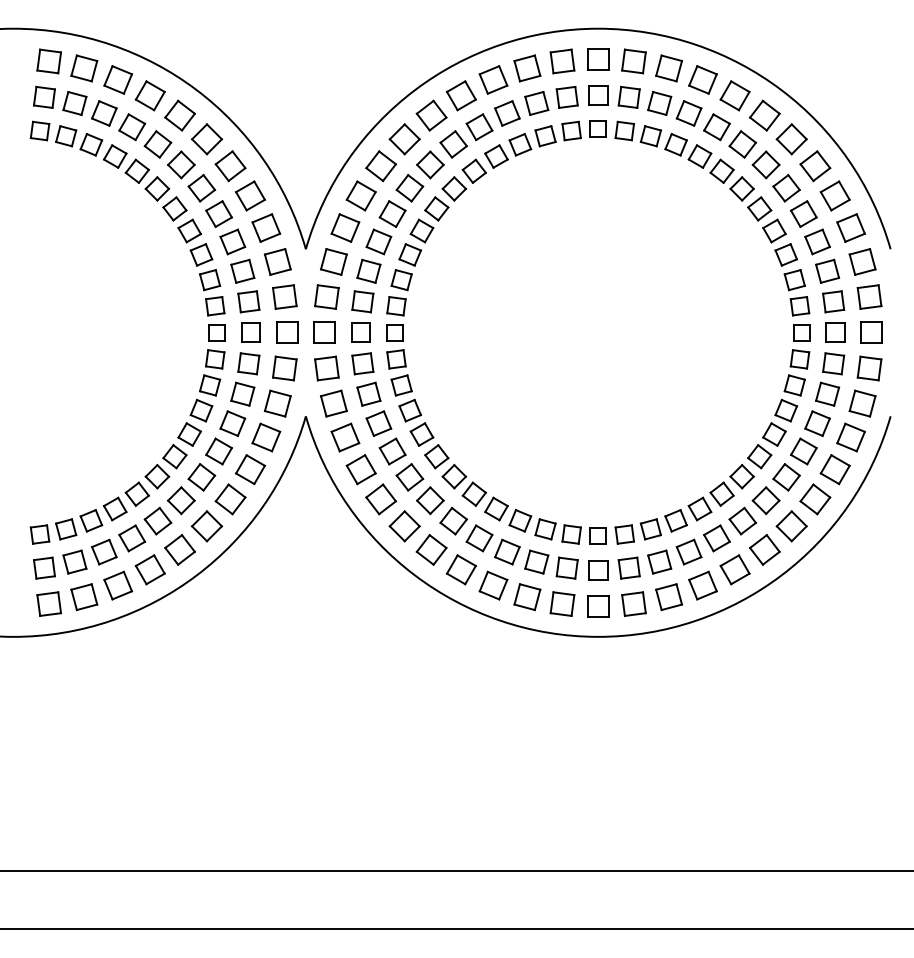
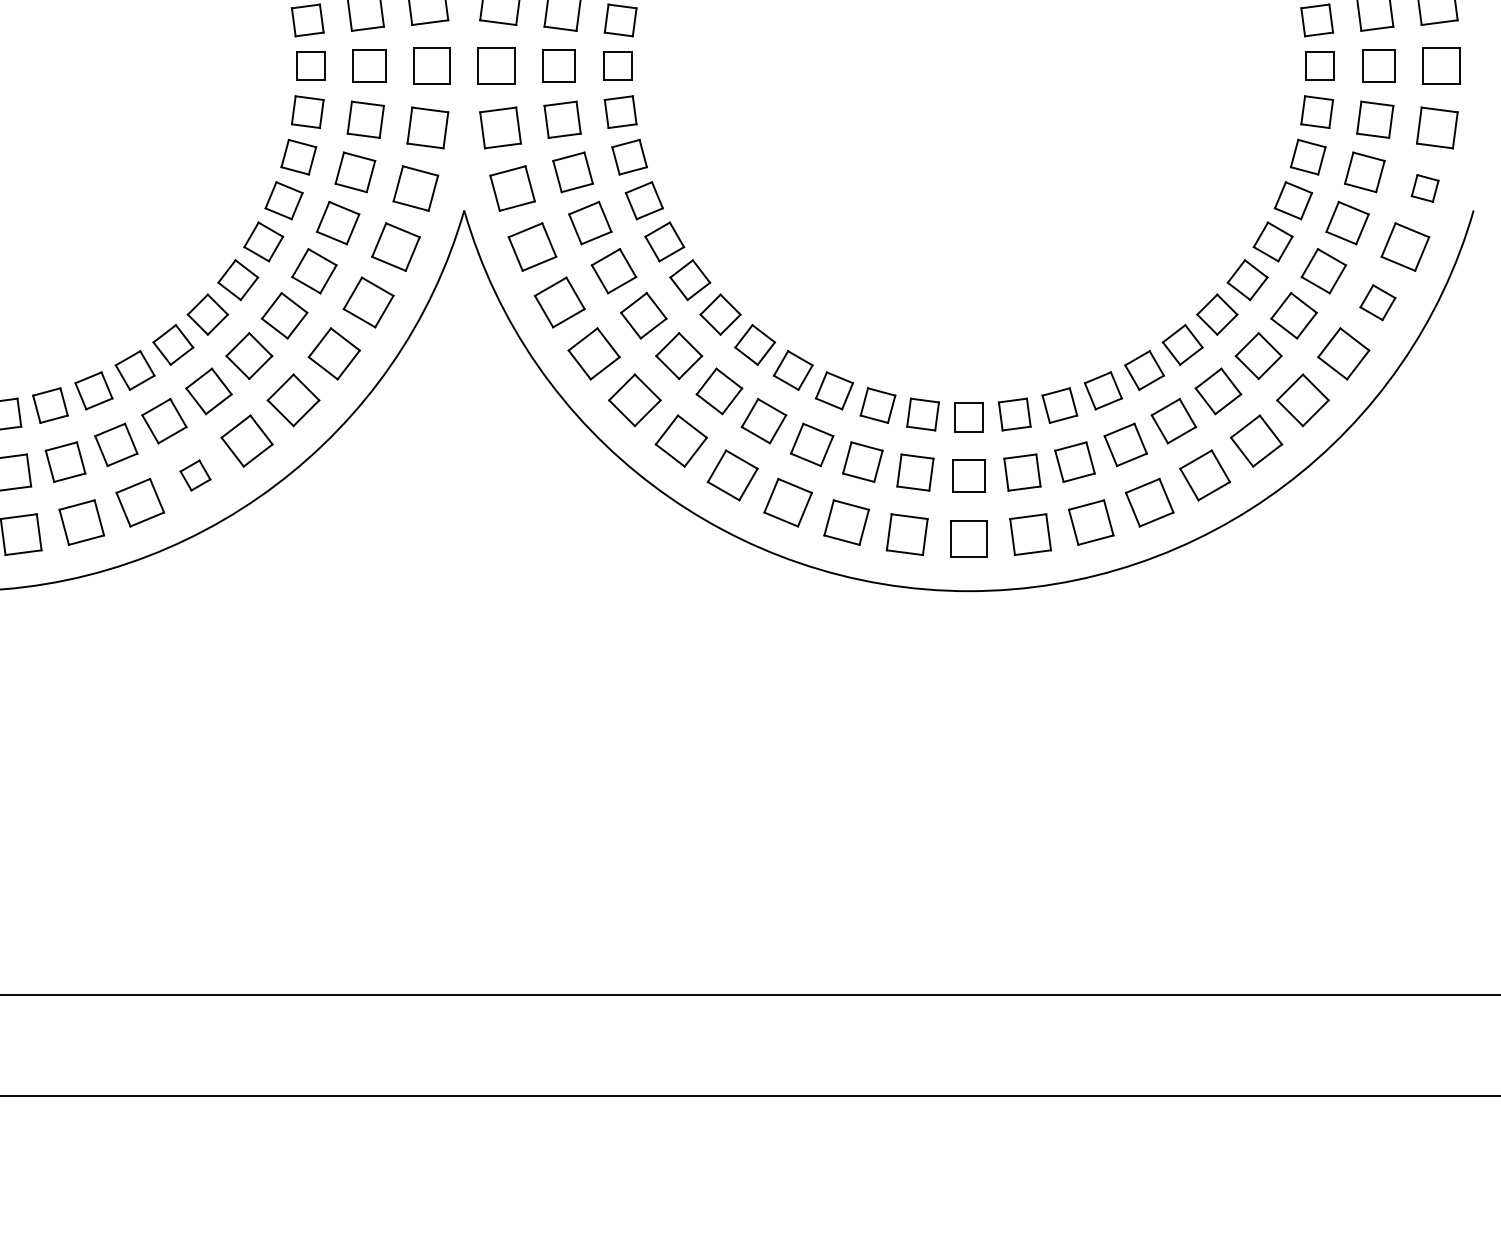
part: (862, 403) -> (1425, 188), size x0.6
part: (834, 469) -> (1376, 302), size x0.7
part: (149, 569) -> (194, 474), size x0.6

